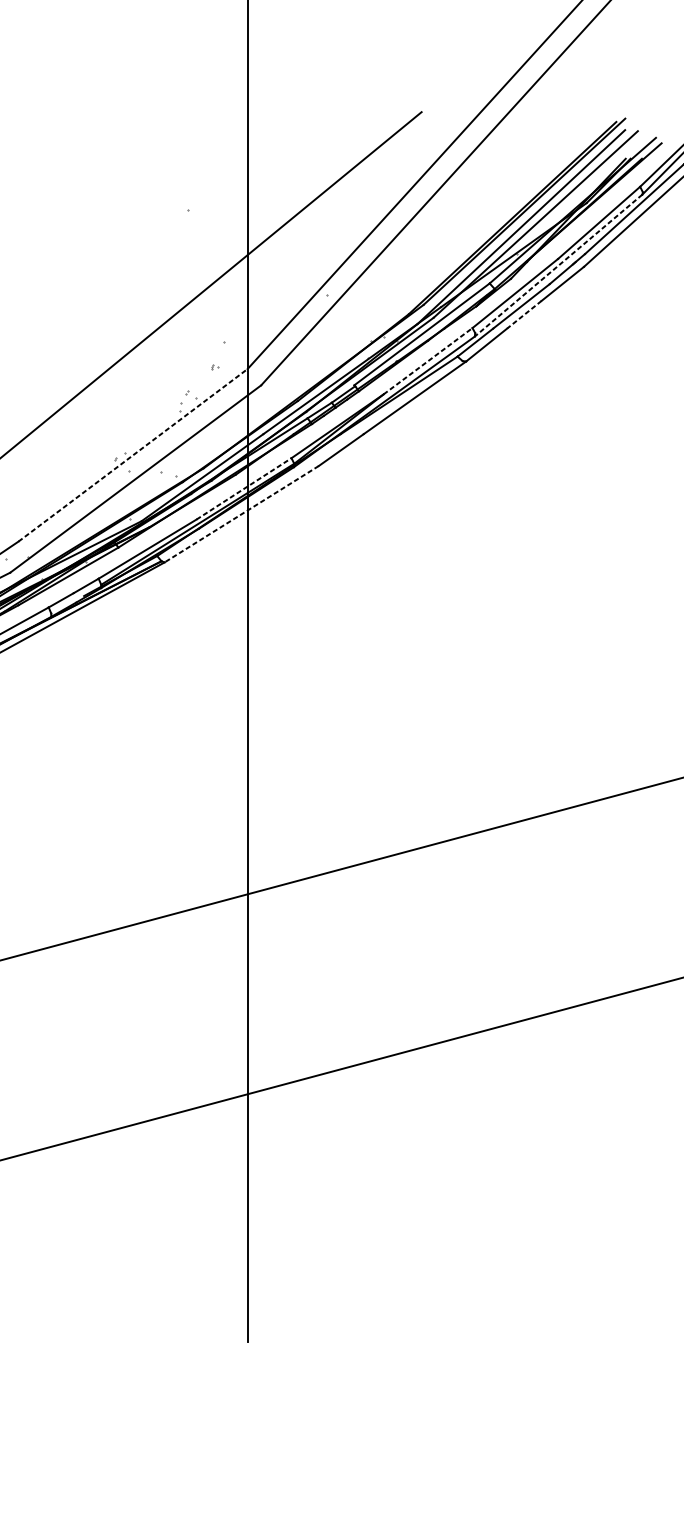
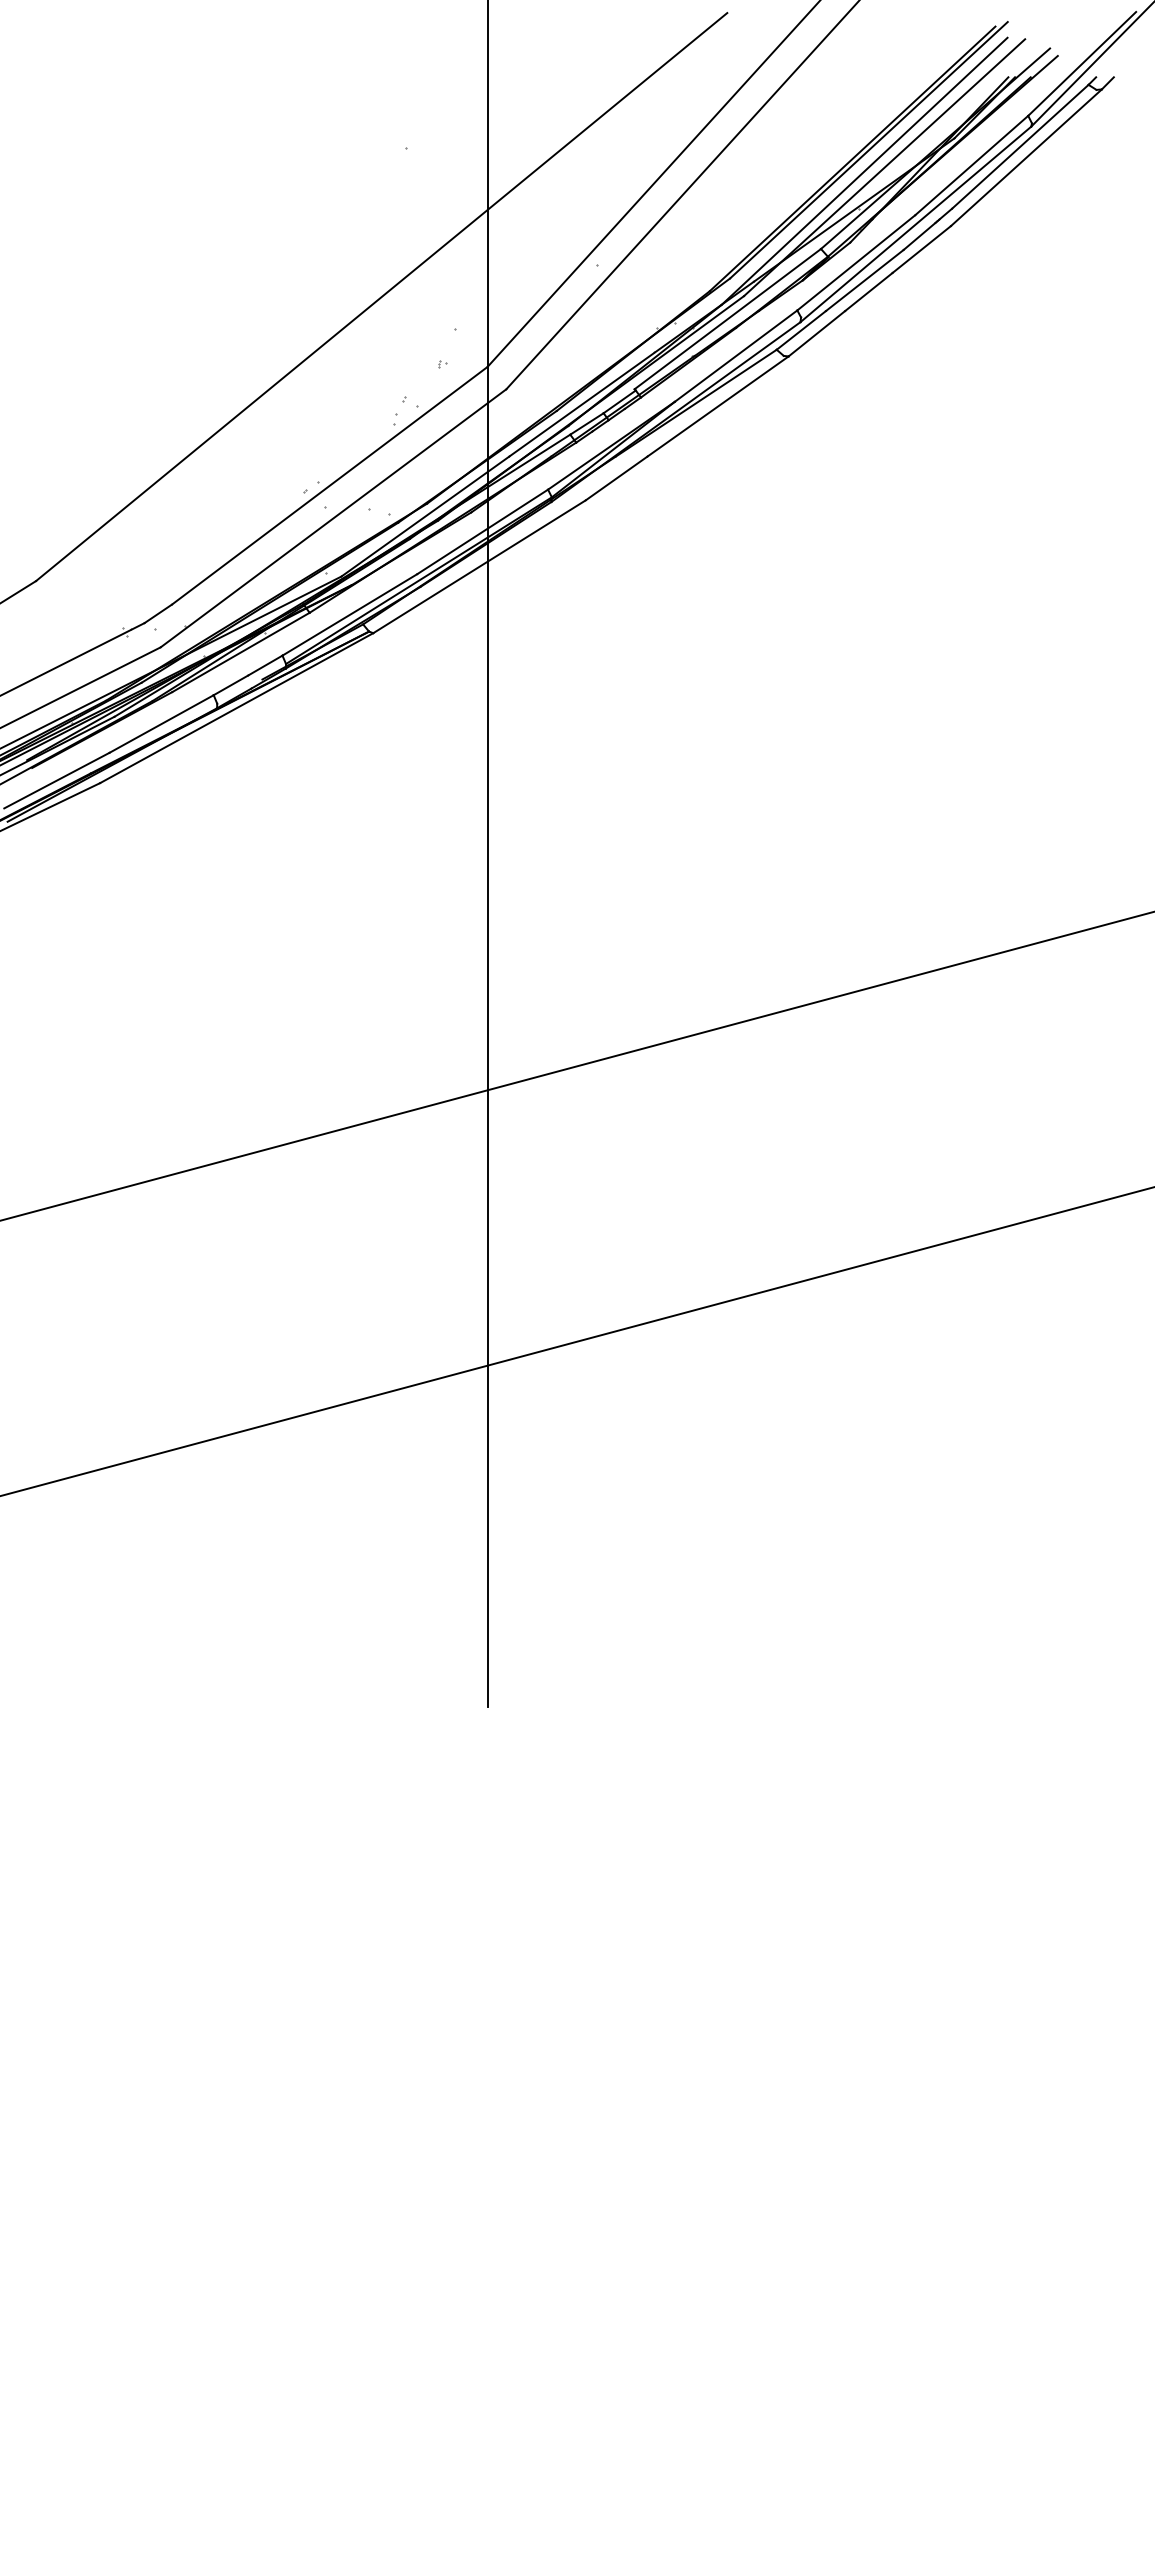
line: (558, 265) -> (915, 224), dashed -> solid
line: (524, 315) -> (868, 292), dashed -> solid
line: (428, 360) -> (736, 355), dashed -> solid
line: (132, 455) -> (329, 485), dashed -> solid
line: (243, 488) -> (482, 531), dashed -> solid
line: (241, 514) -> (479, 567), dashed -> solid

